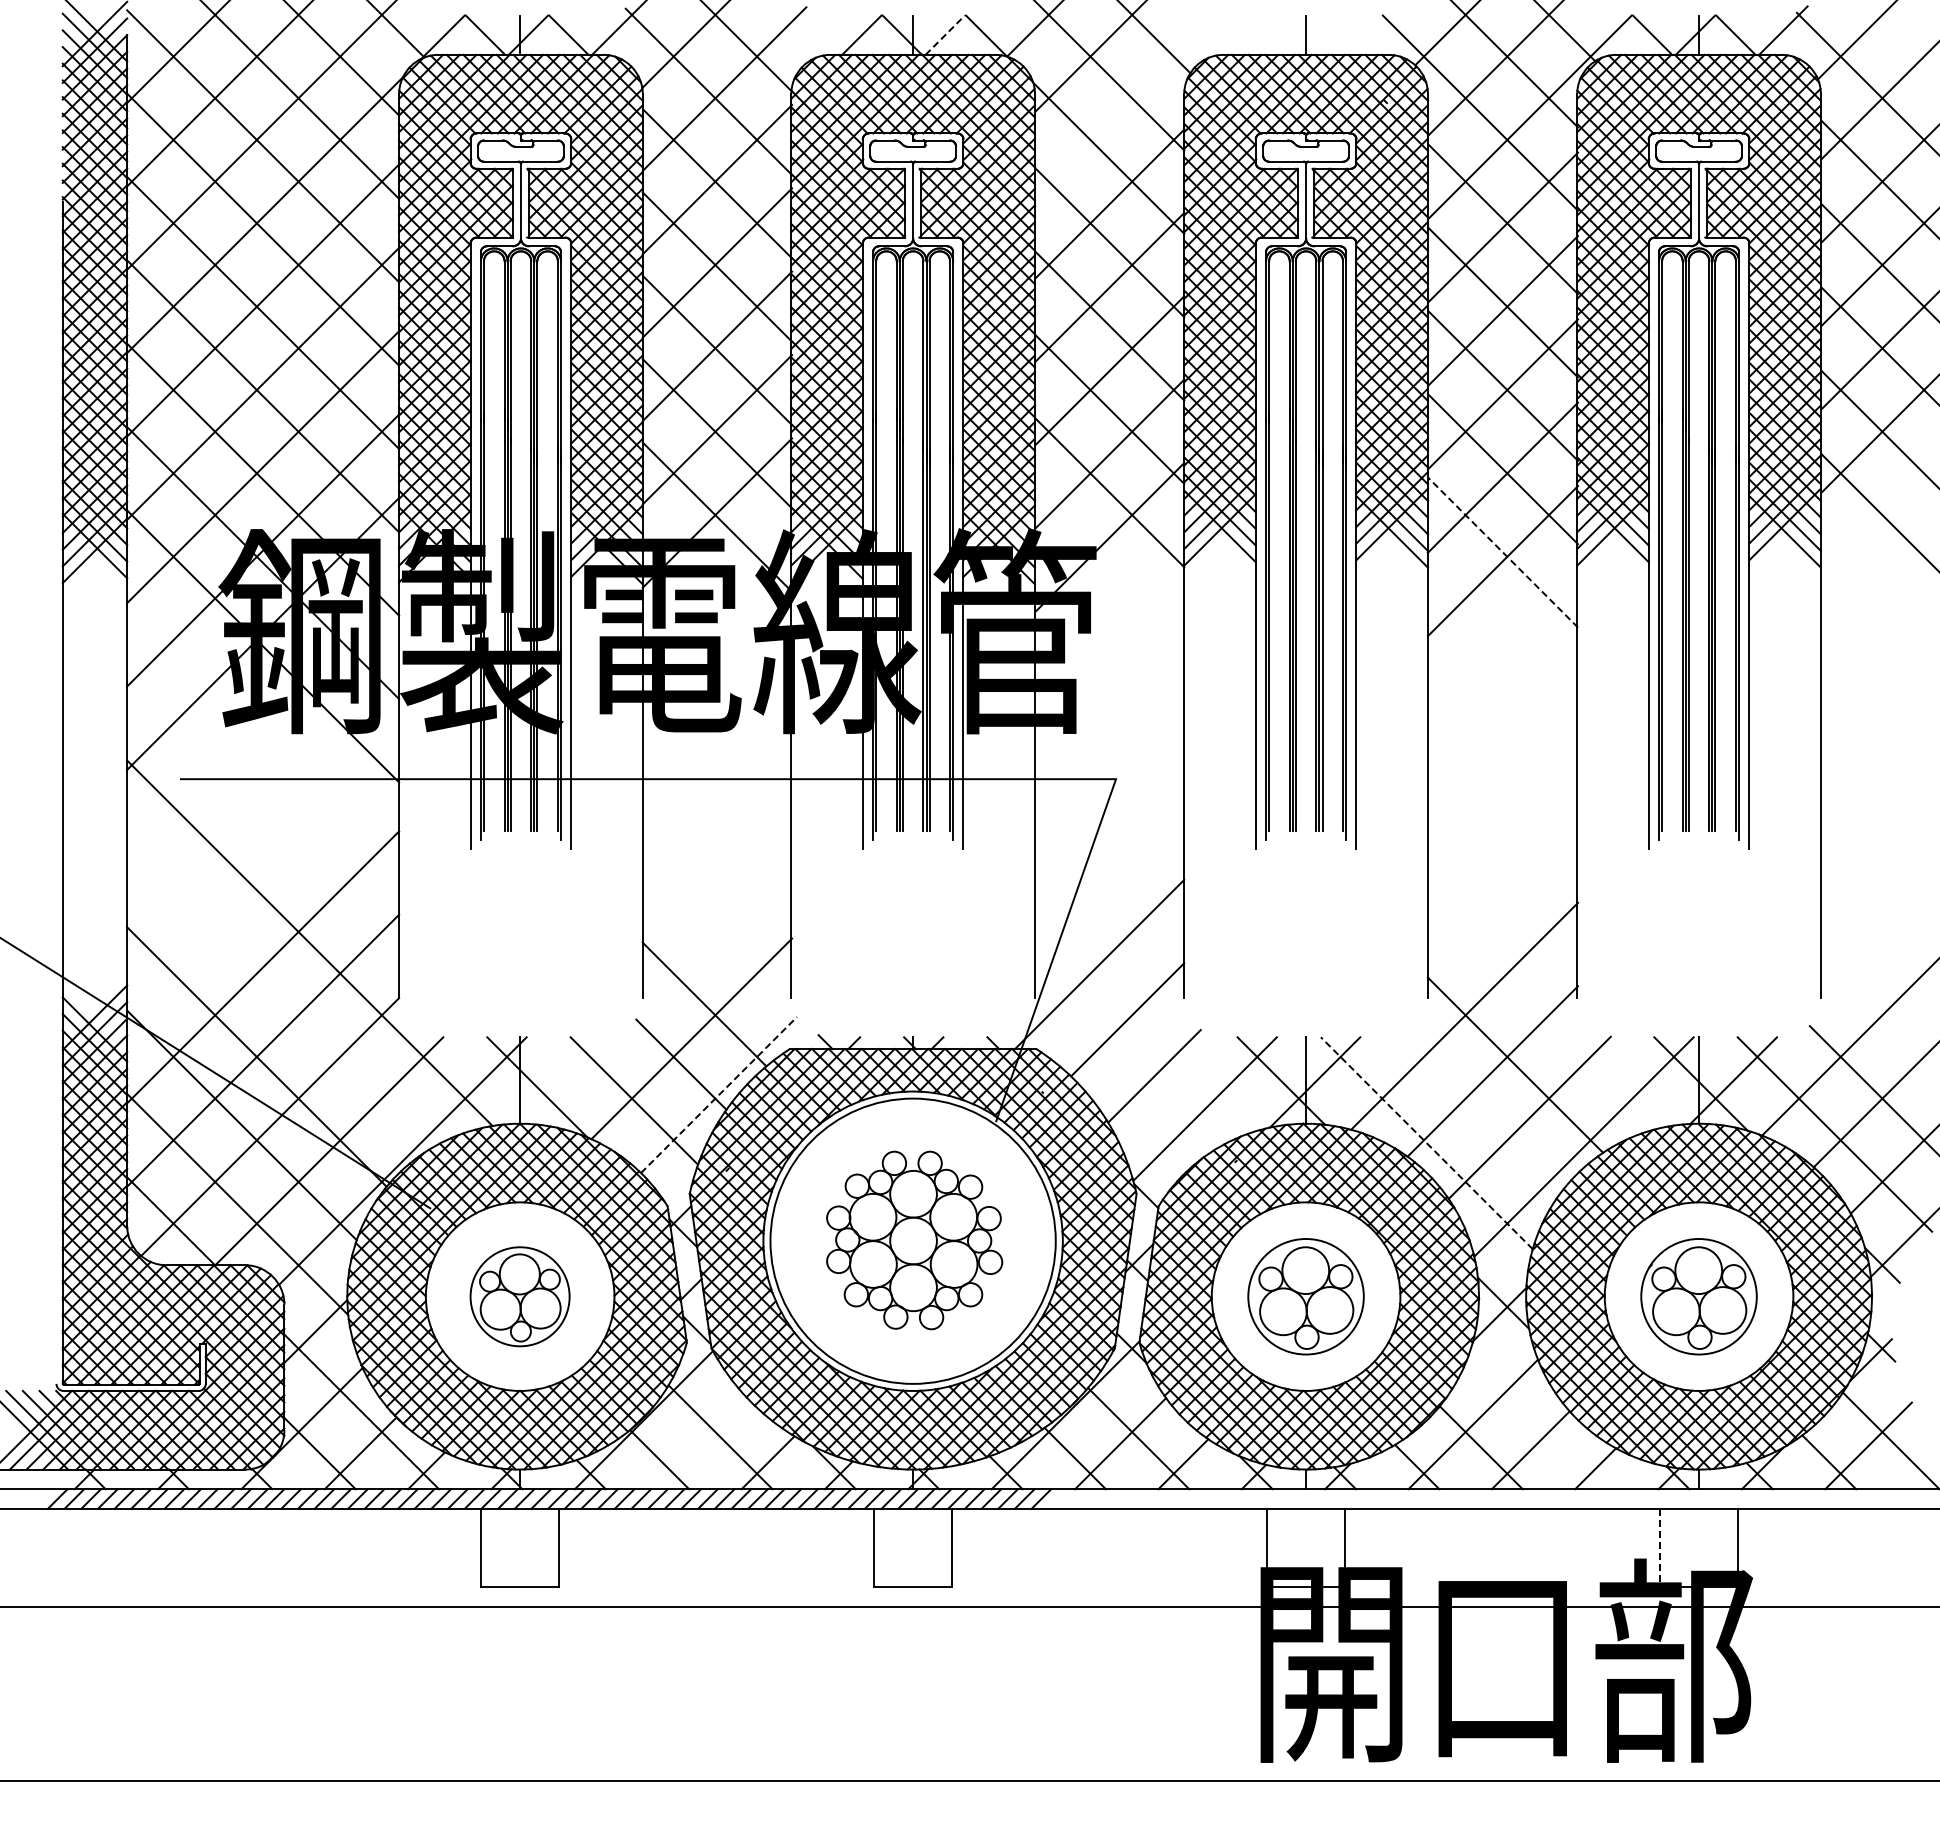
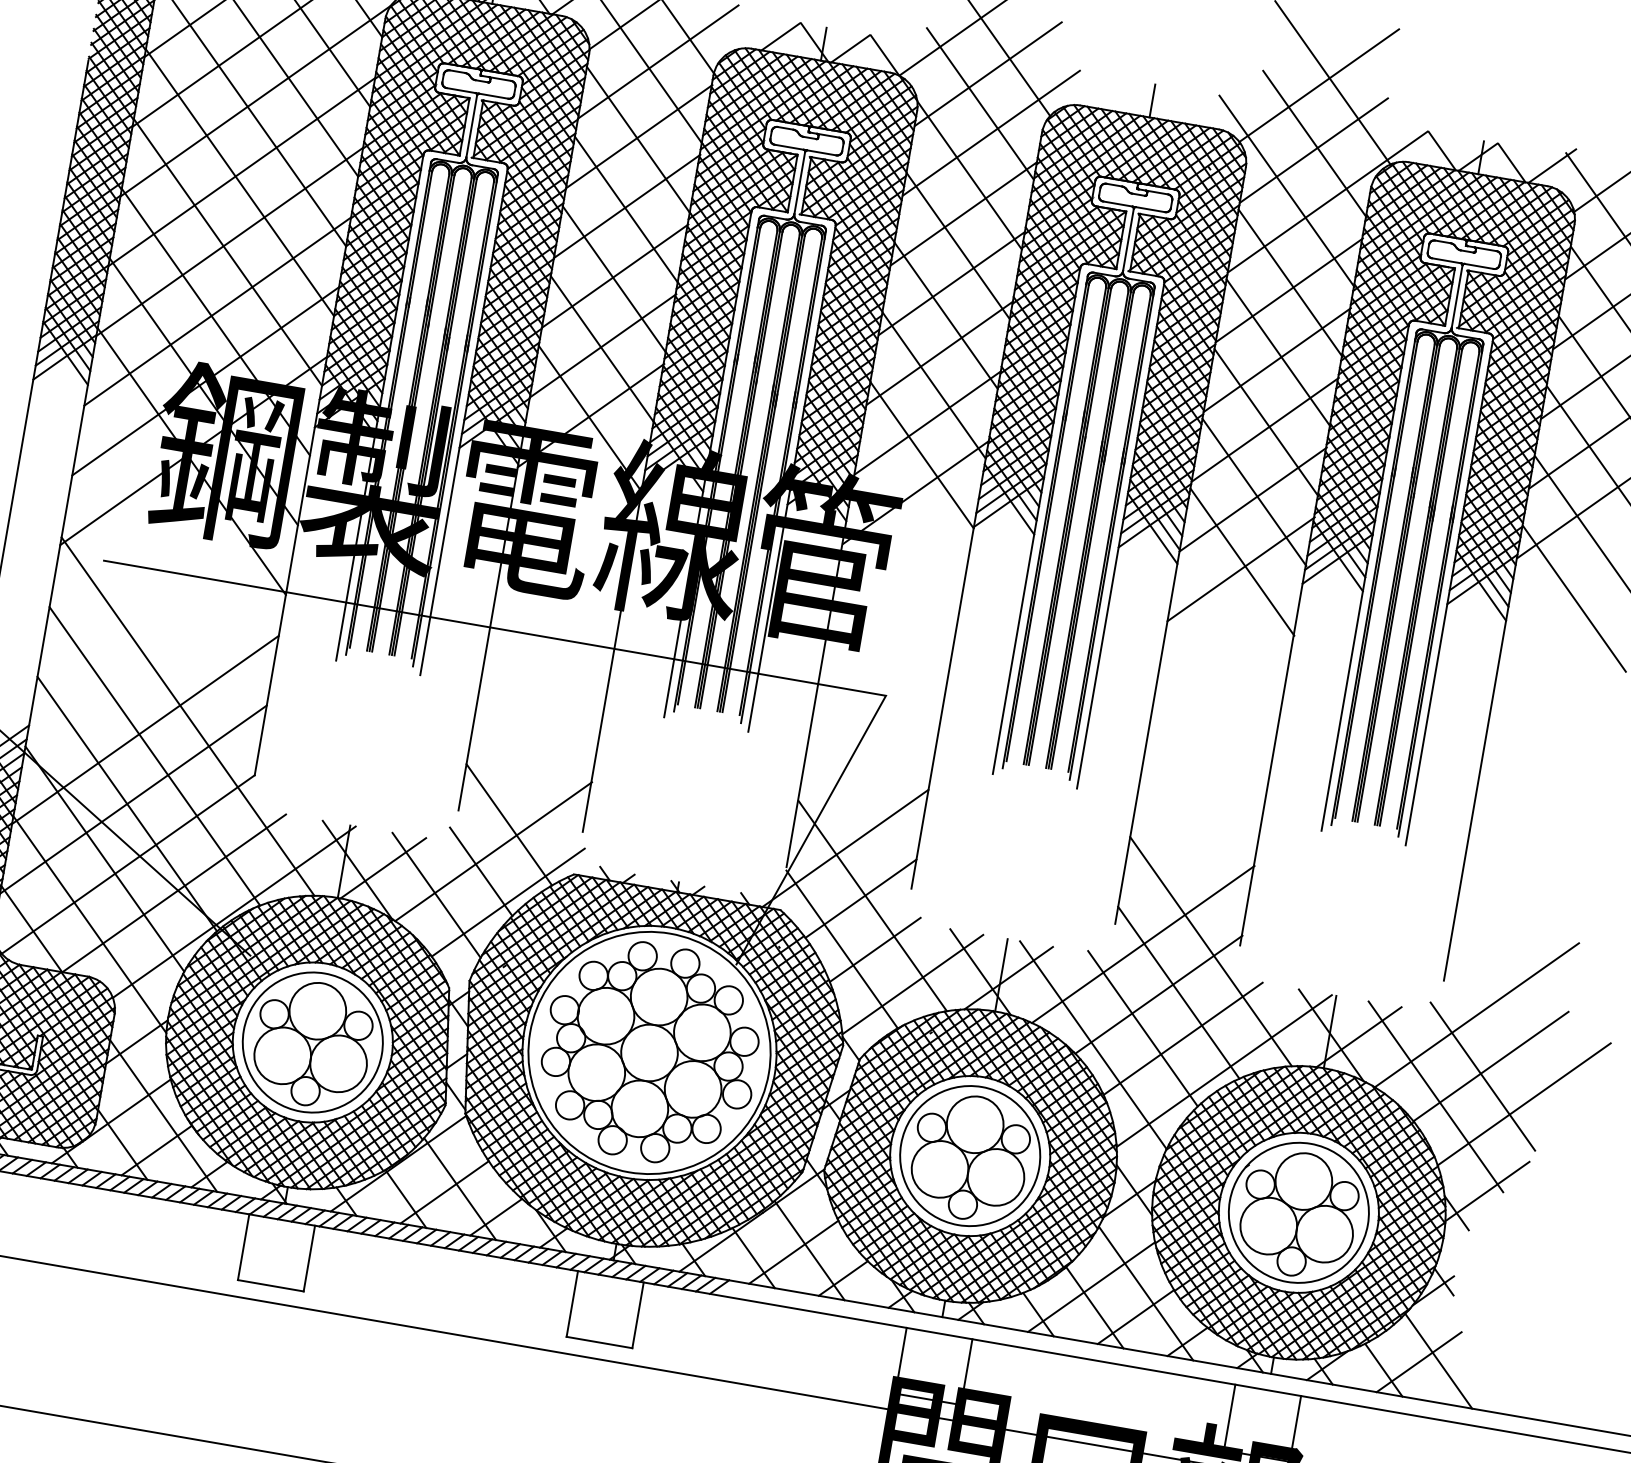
line: (945, 35) -> (850, 49), dashed -> solid
line: (1125, 104) -> (991, 132), added
line: (1502, 552) -> (1241, 562), dashed -> solid
line: (279, 995) -> (155, 755), added
line: (1544, 1010) -> (1210, 951), added
line: (1142, 1025) -> (872, 905), added
line: (566, 1079) -> (382, 867), added
line: (1115, 1082) -> (841, 949), added
line: (719, 1094) -> (508, 902), dashed -> solid
line: (1480, 1113) -> (1142, 1028), added
line: (1426, 1143) -> (1093, 1045), dashed -> solid
part: (914, 1240) -> (650, 1052), size x1.43
part: (519, 1296) -> (312, 1042), size x1.67
part: (1305, 1296) -> (969, 1155), size x1.43
part: (1698, 1296) -> (1298, 1212), size x1.43
line: (1537, 1420) -> (1145, 1293), added
line: (703, 1444) -> (444, 1192), added
line: (1659, 1548) -> (1229, 1417), dashed -> solid

